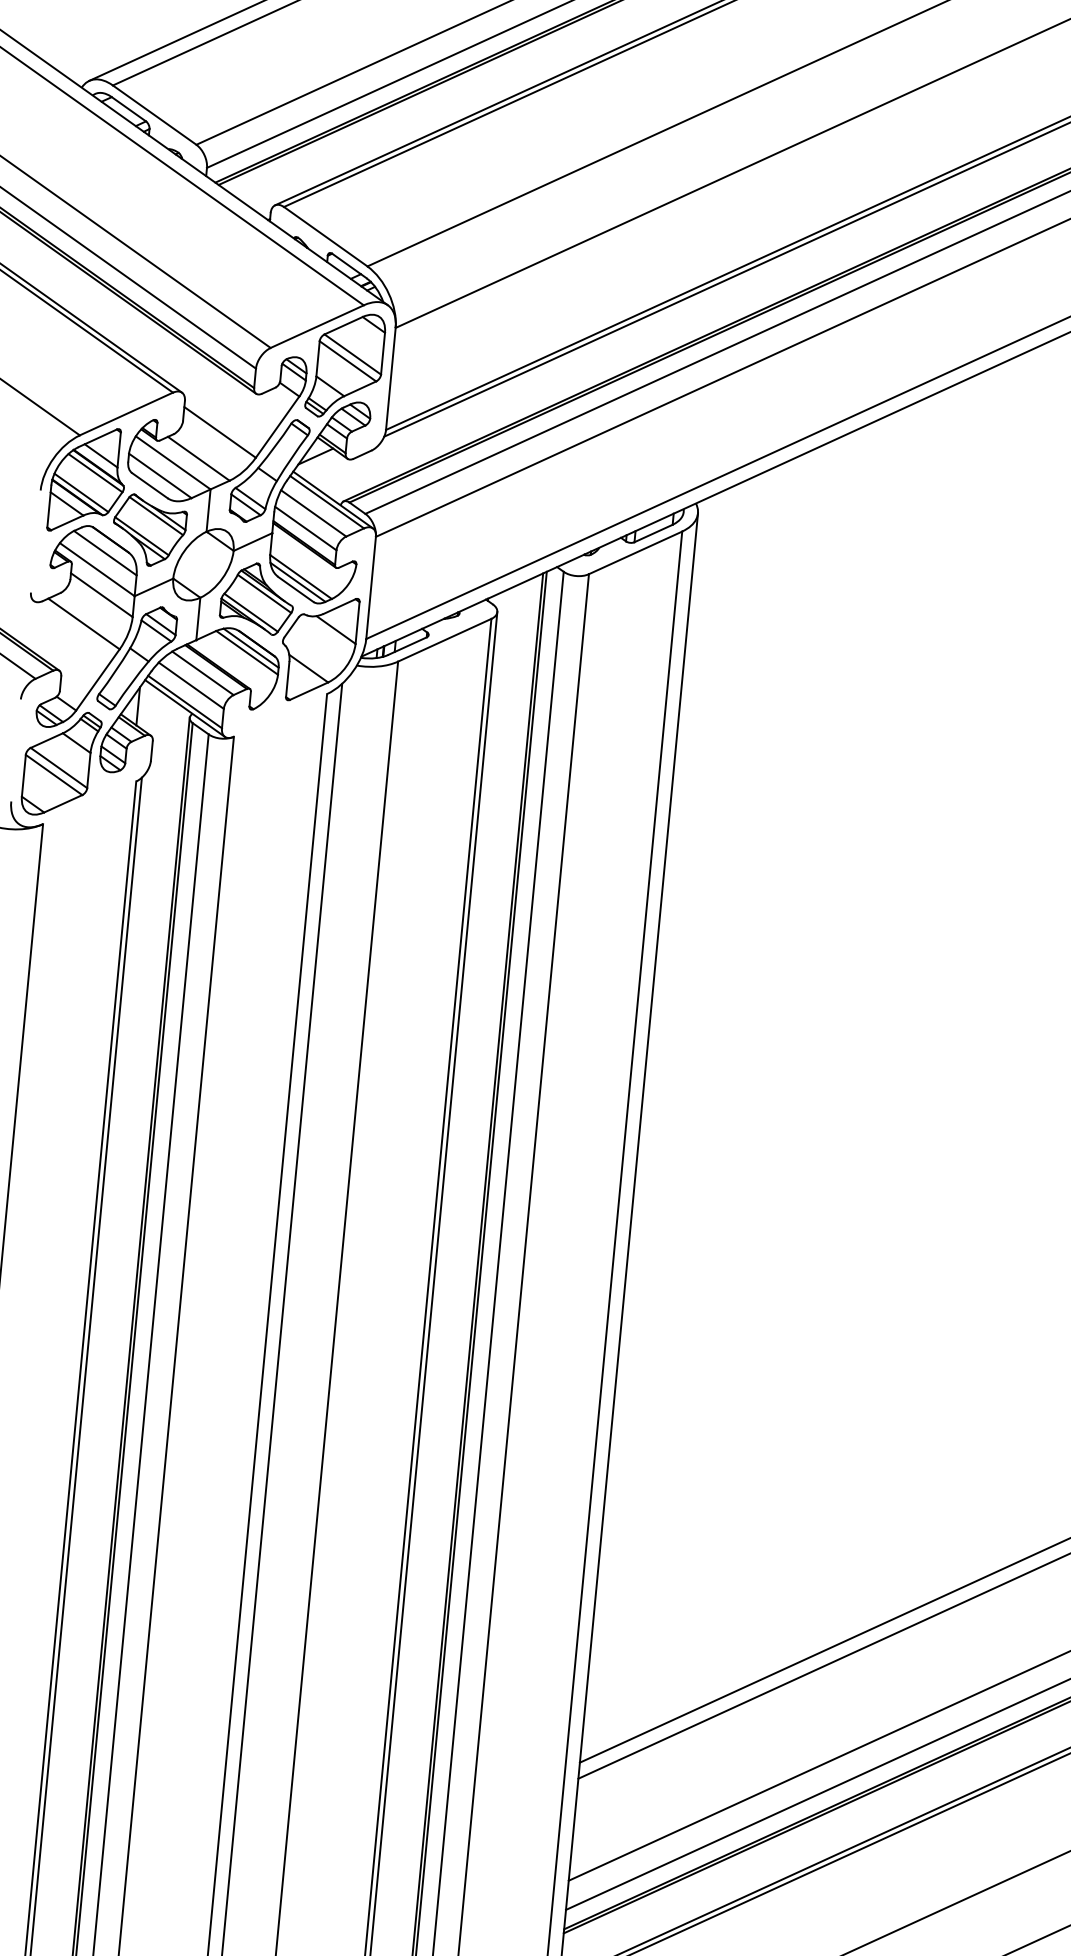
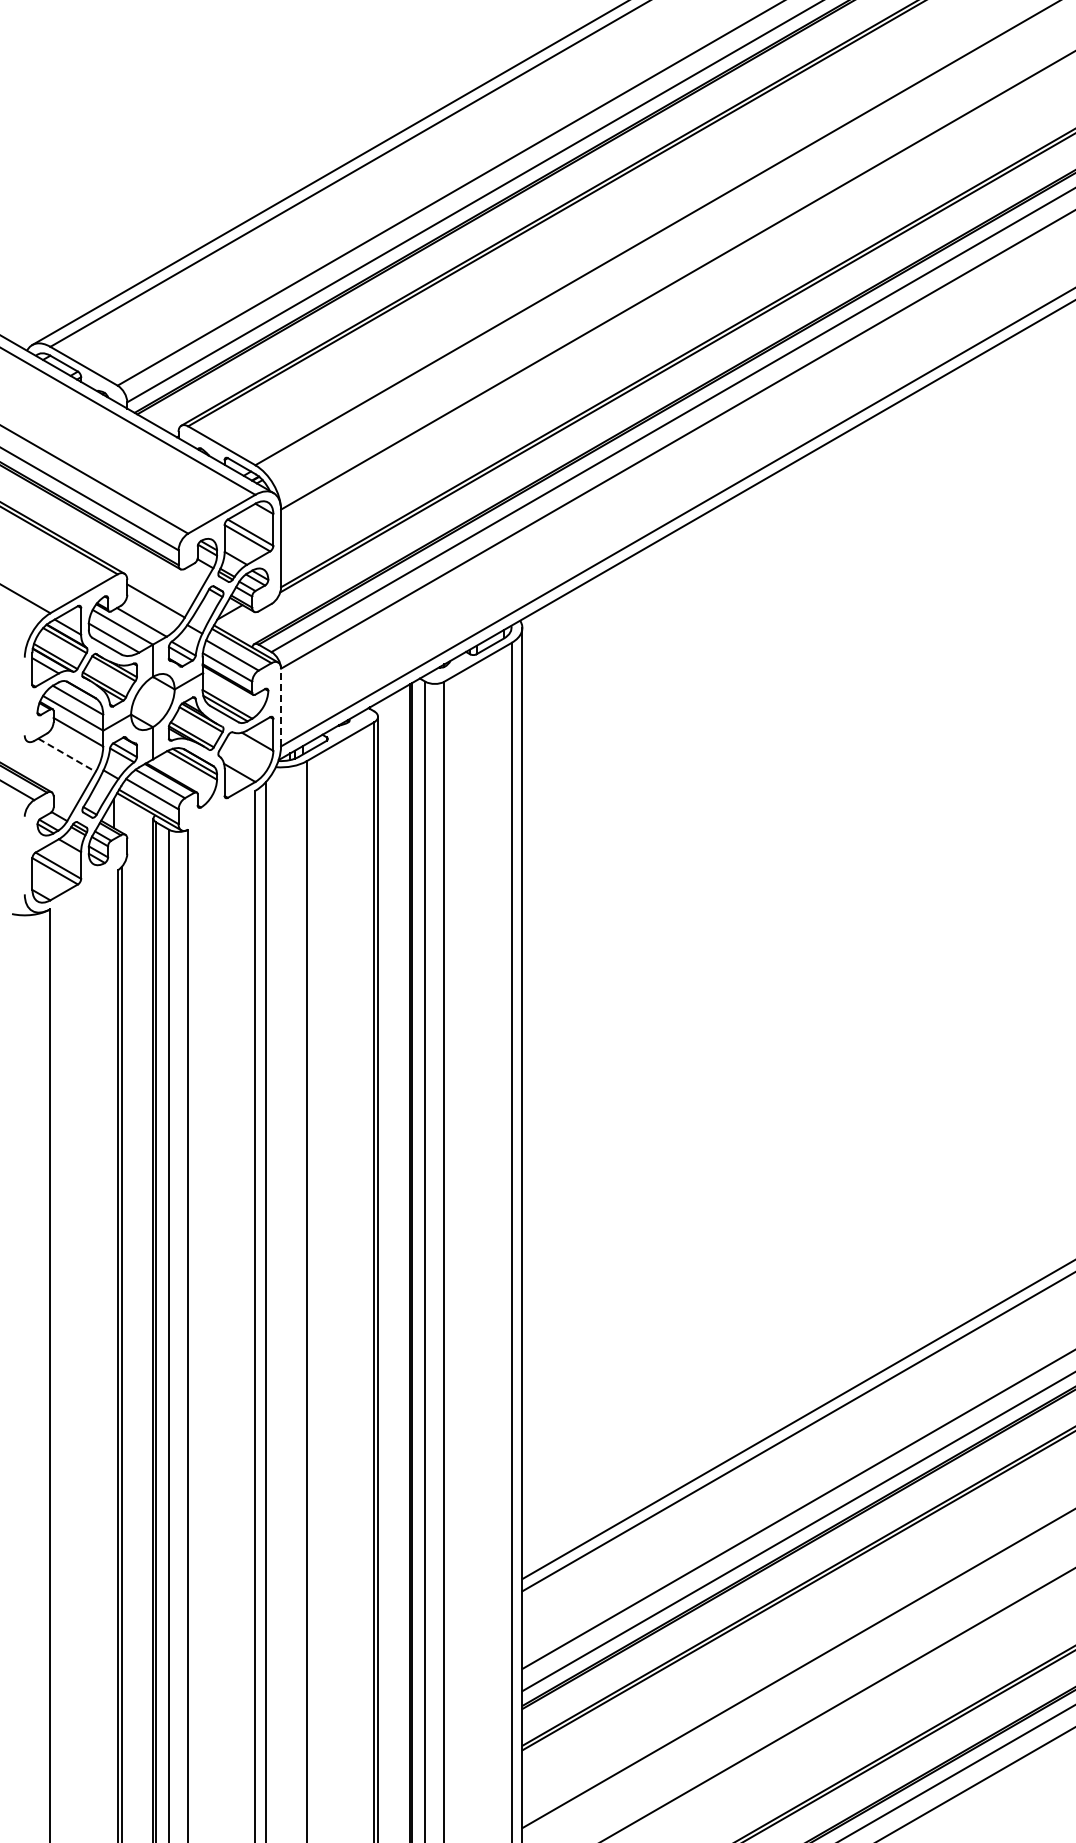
line: (371, 587) -> (281, 707), solid -> dashed
line: (84, 624) -> (67, 755), solid -> dashed

